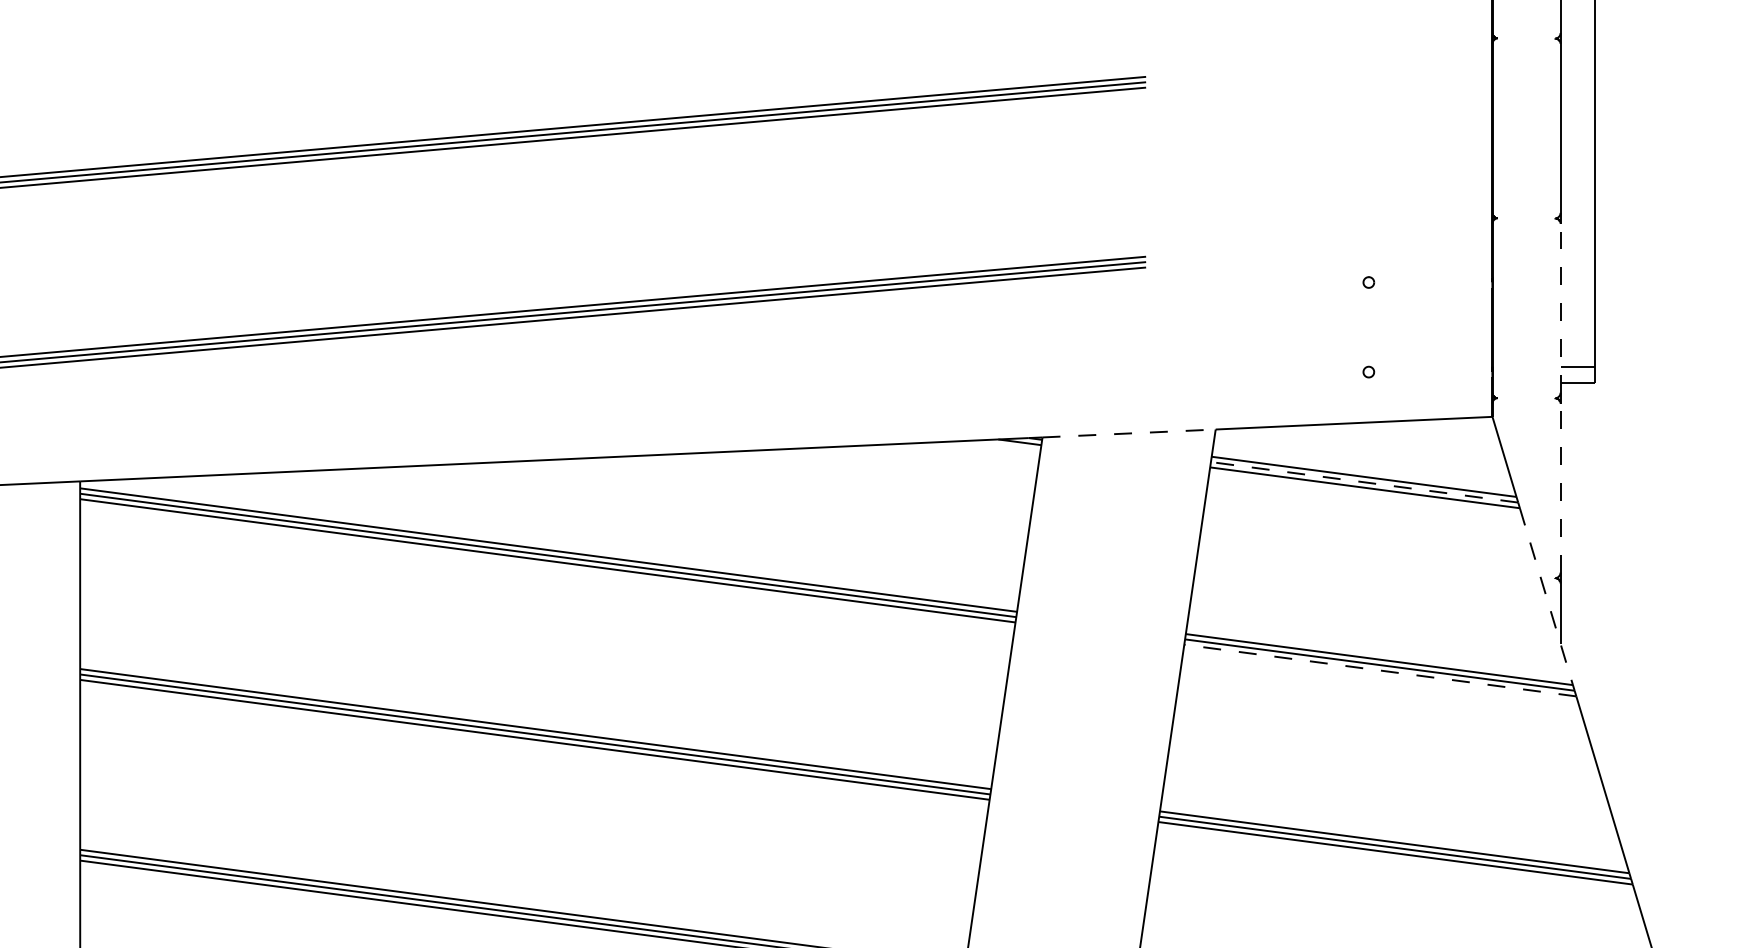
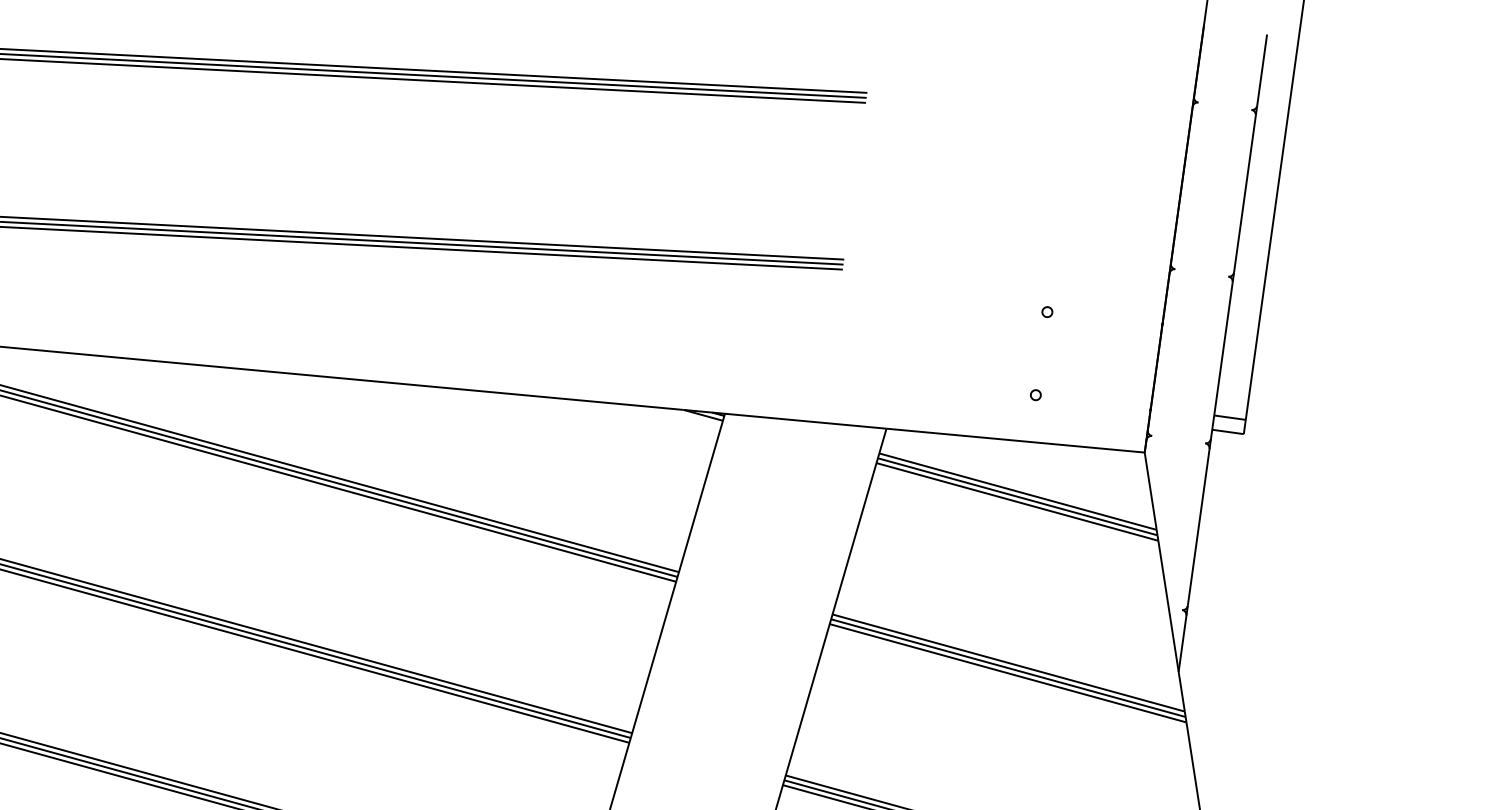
line: (1560, 308) -> (1221, 360), dashed -> solid
line: (1129, 433) -> (806, 421), dashed -> solid
line: (1364, 482) -> (1017, 496), dashed -> solid
line: (1560, 488) -> (1198, 527), dashed -> solid
line: (1546, 597) -> (1171, 626), dashed -> solid
line: (1380, 670) -> (1008, 673), dashed -> solid

